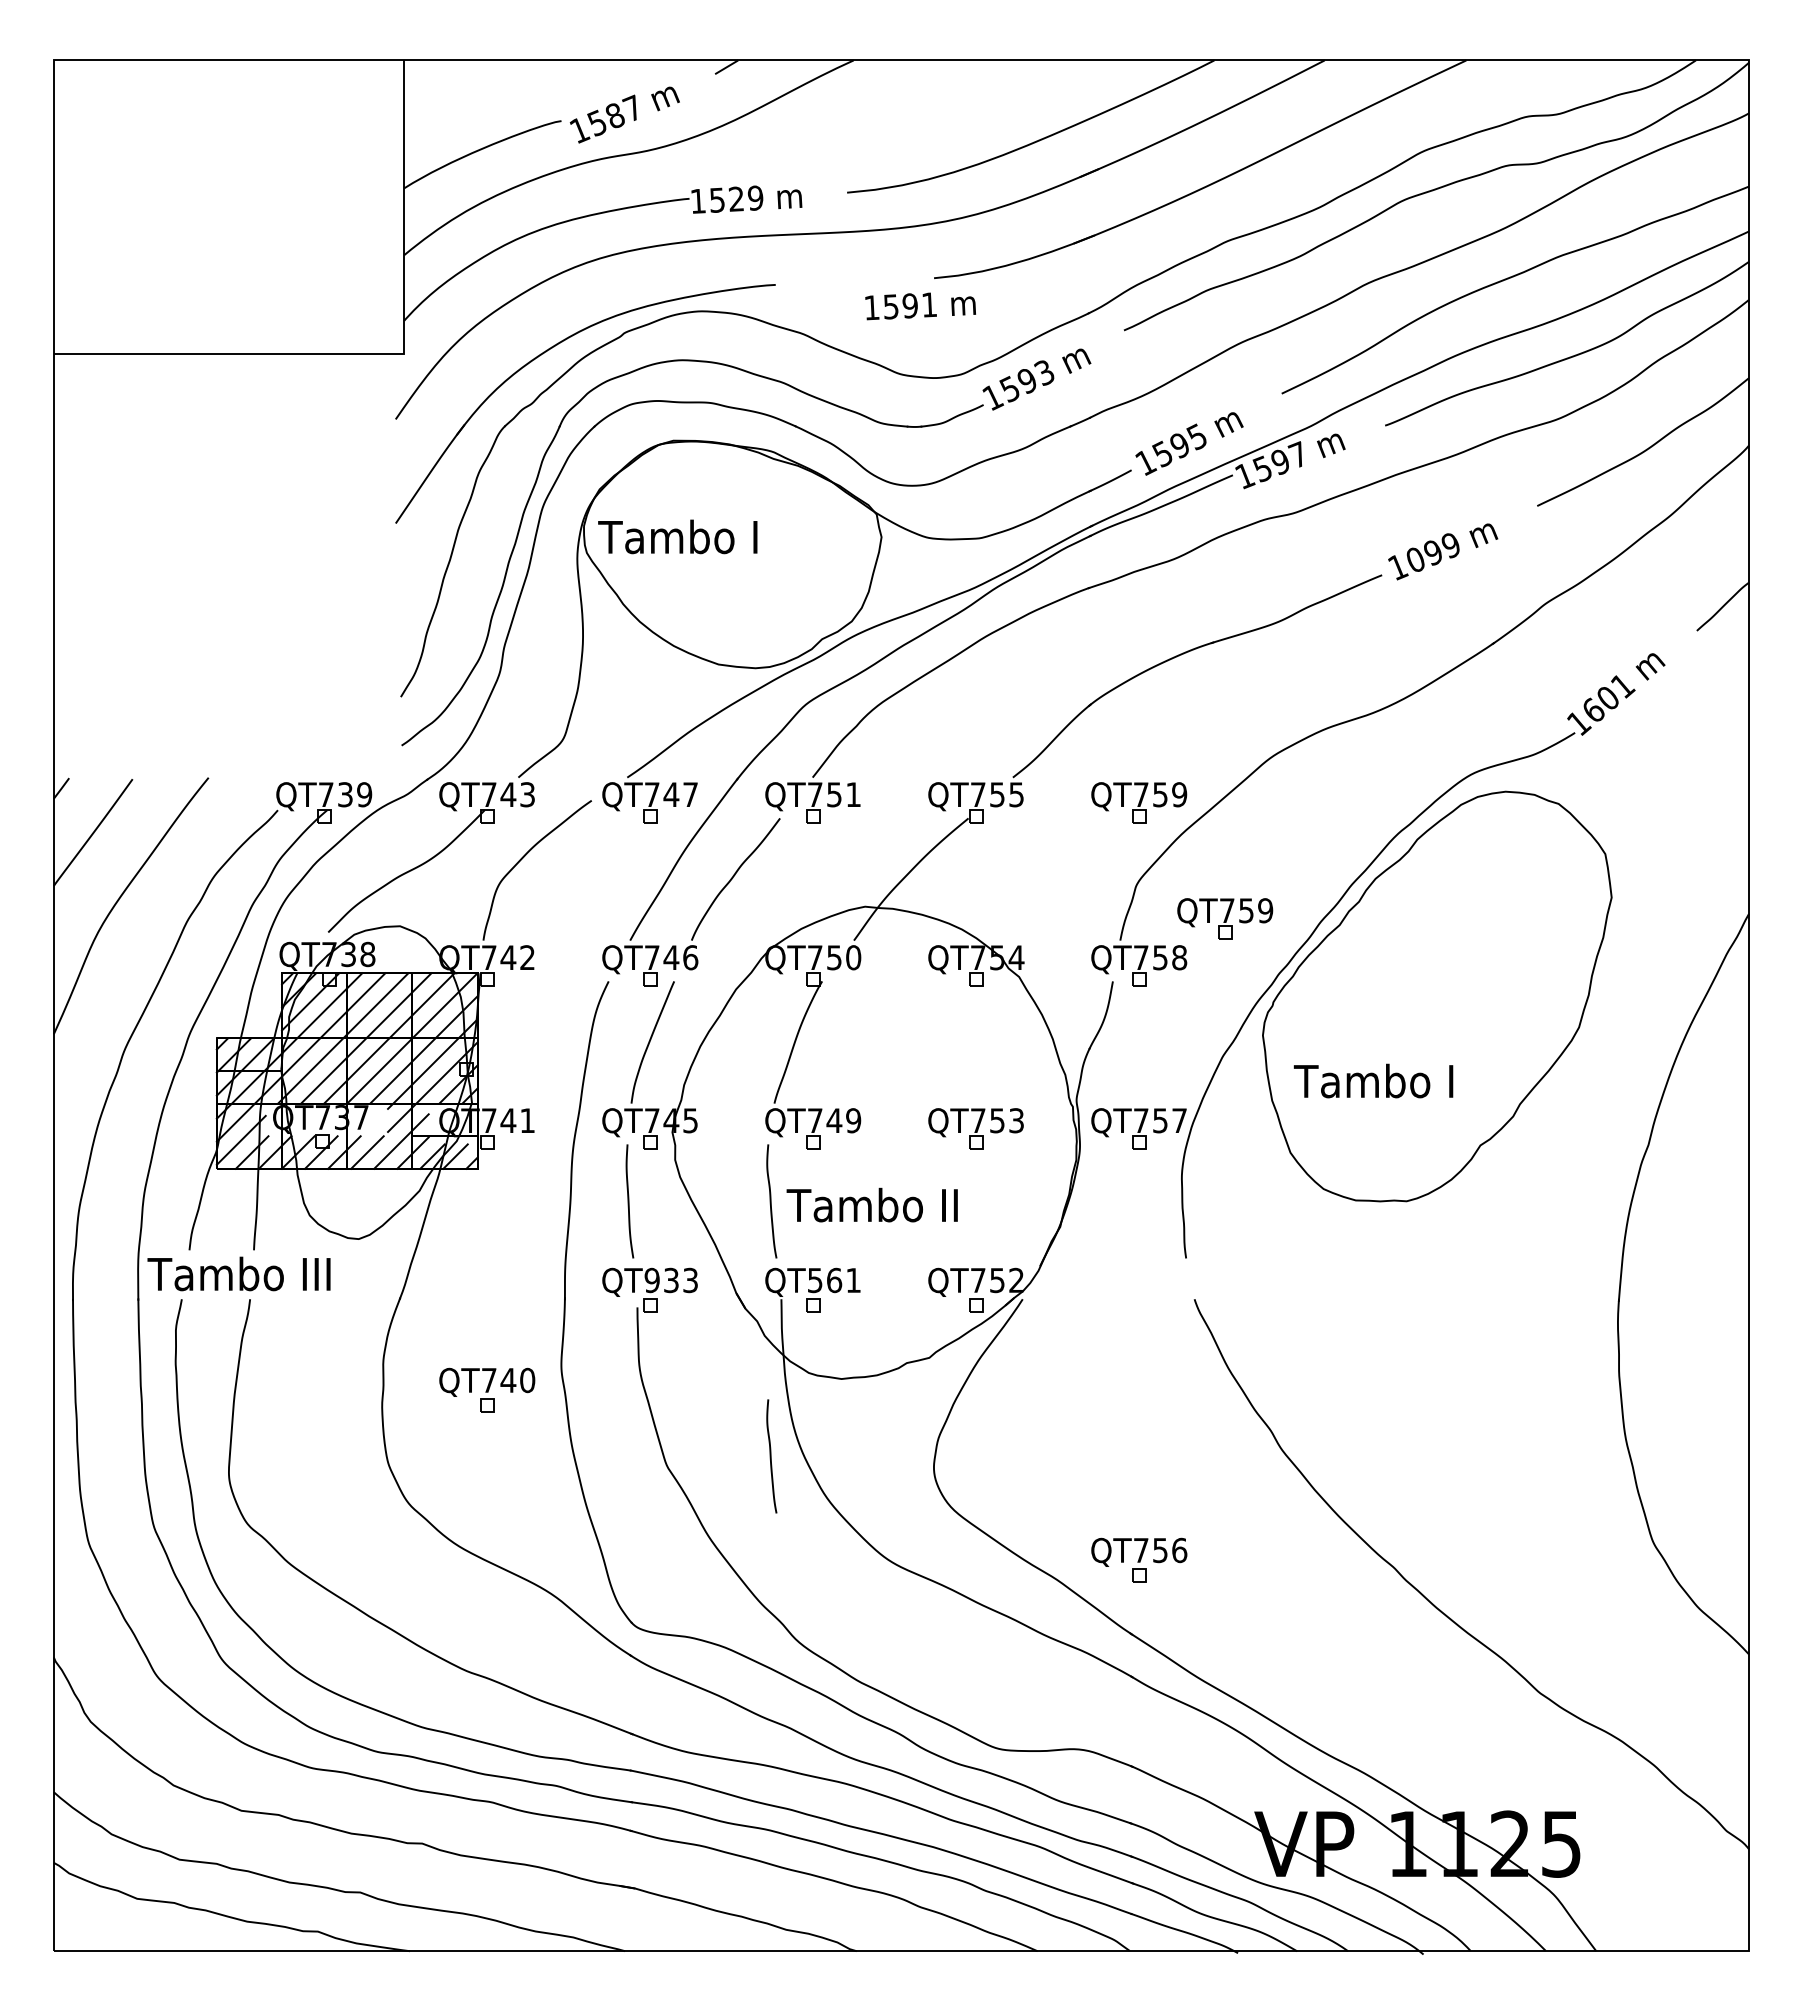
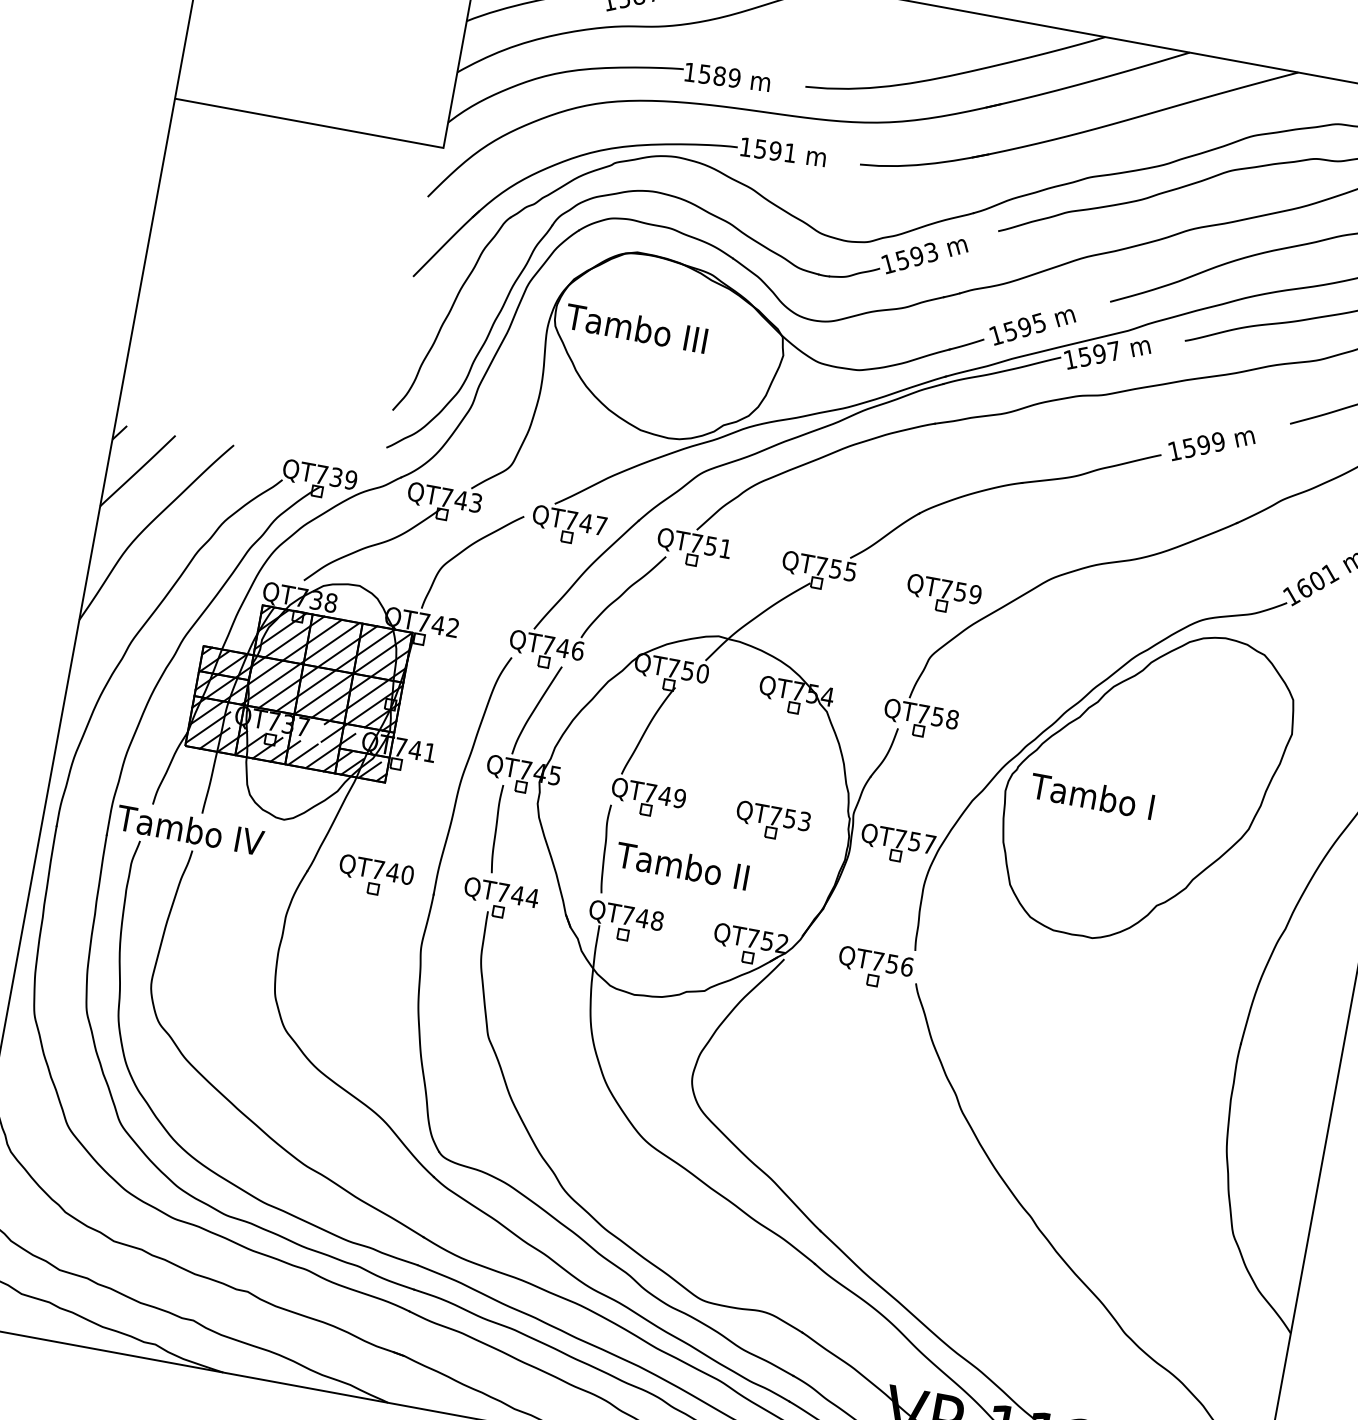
text: (736, 198) -> (719, 75), 1529 -> 1589
text: (920, 306) -> (783, 153), moved
text: (773, 537) -> (700, 340), Tambo I -> Tambo III
text: (1414, 559) -> (1188, 447), 1099 -> 1599
part: (1225, 918) -> (993, 696), removed
text: (1373, 1080) -> (1092, 795), moved
text: (324, 1274) -> (252, 842), Tambo III -> Tambo IV
text: (671, 1280) -> (517, 895), QT933 -> QT744
text: (834, 1280) -> (642, 918), QT561 -> QT748
part: (487, 1389) -> (375, 876), moved
curve: (771, 1456) -> (569, 1044), removed
part: (1139, 1559) -> (875, 968), moved

